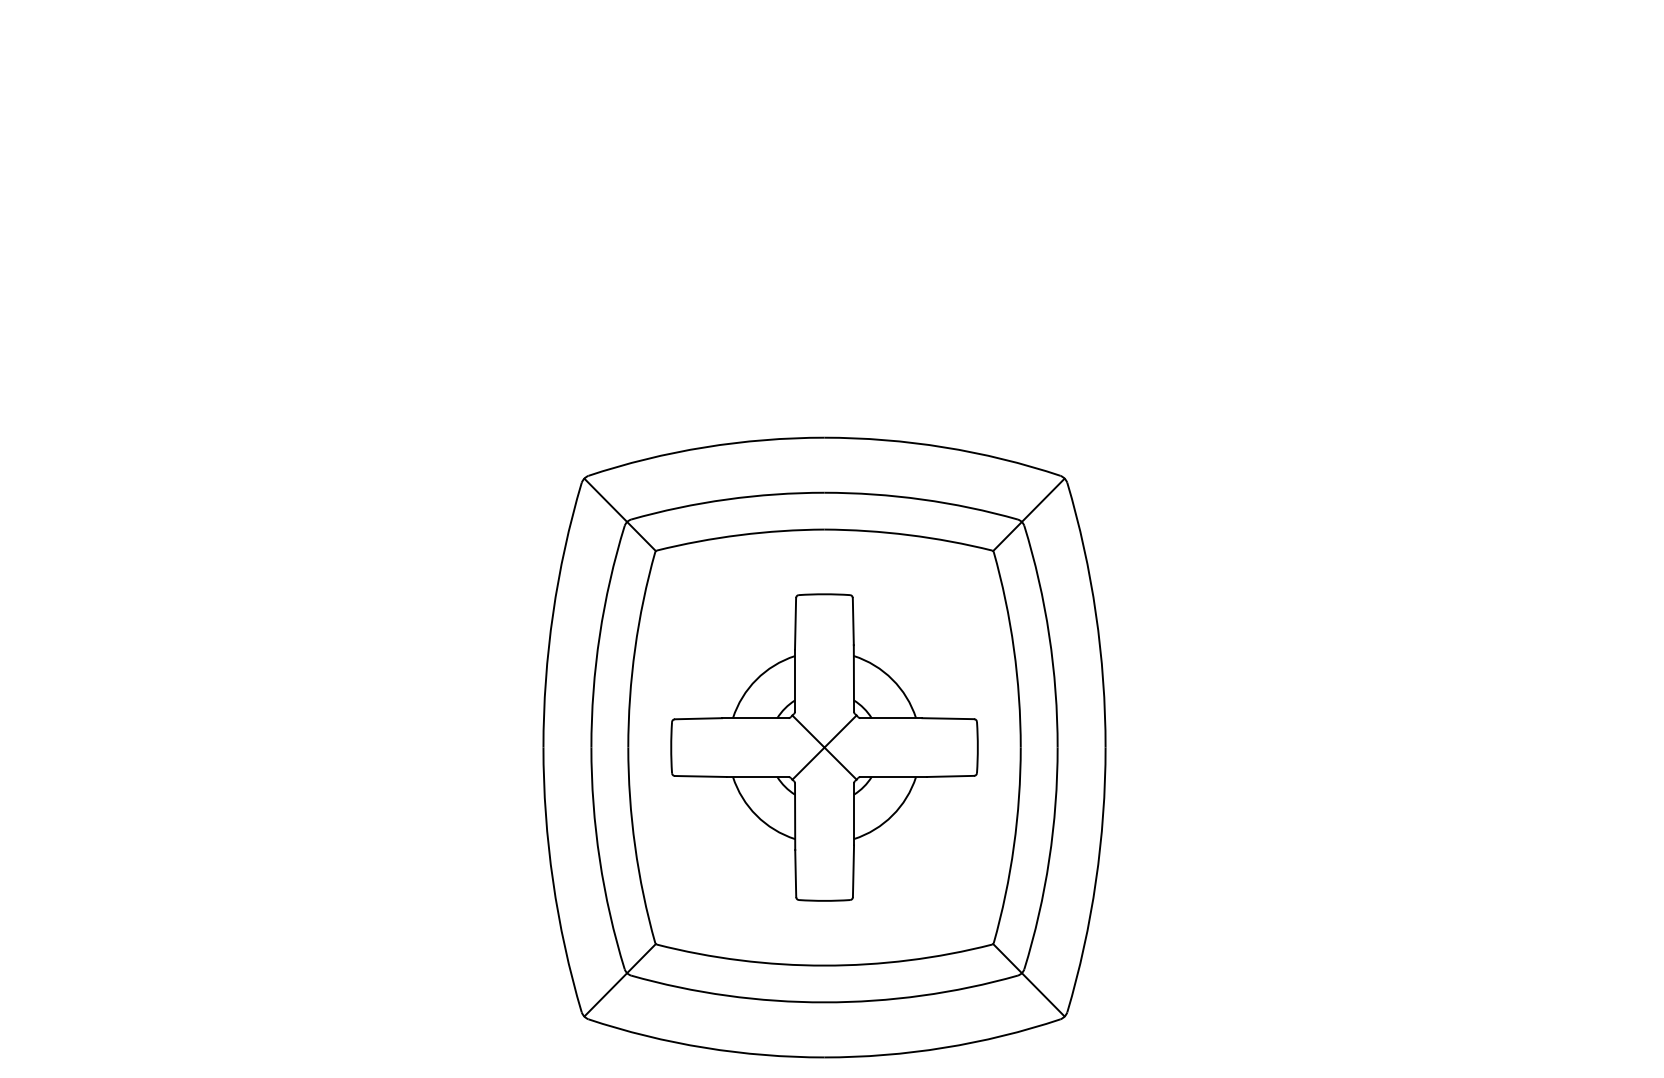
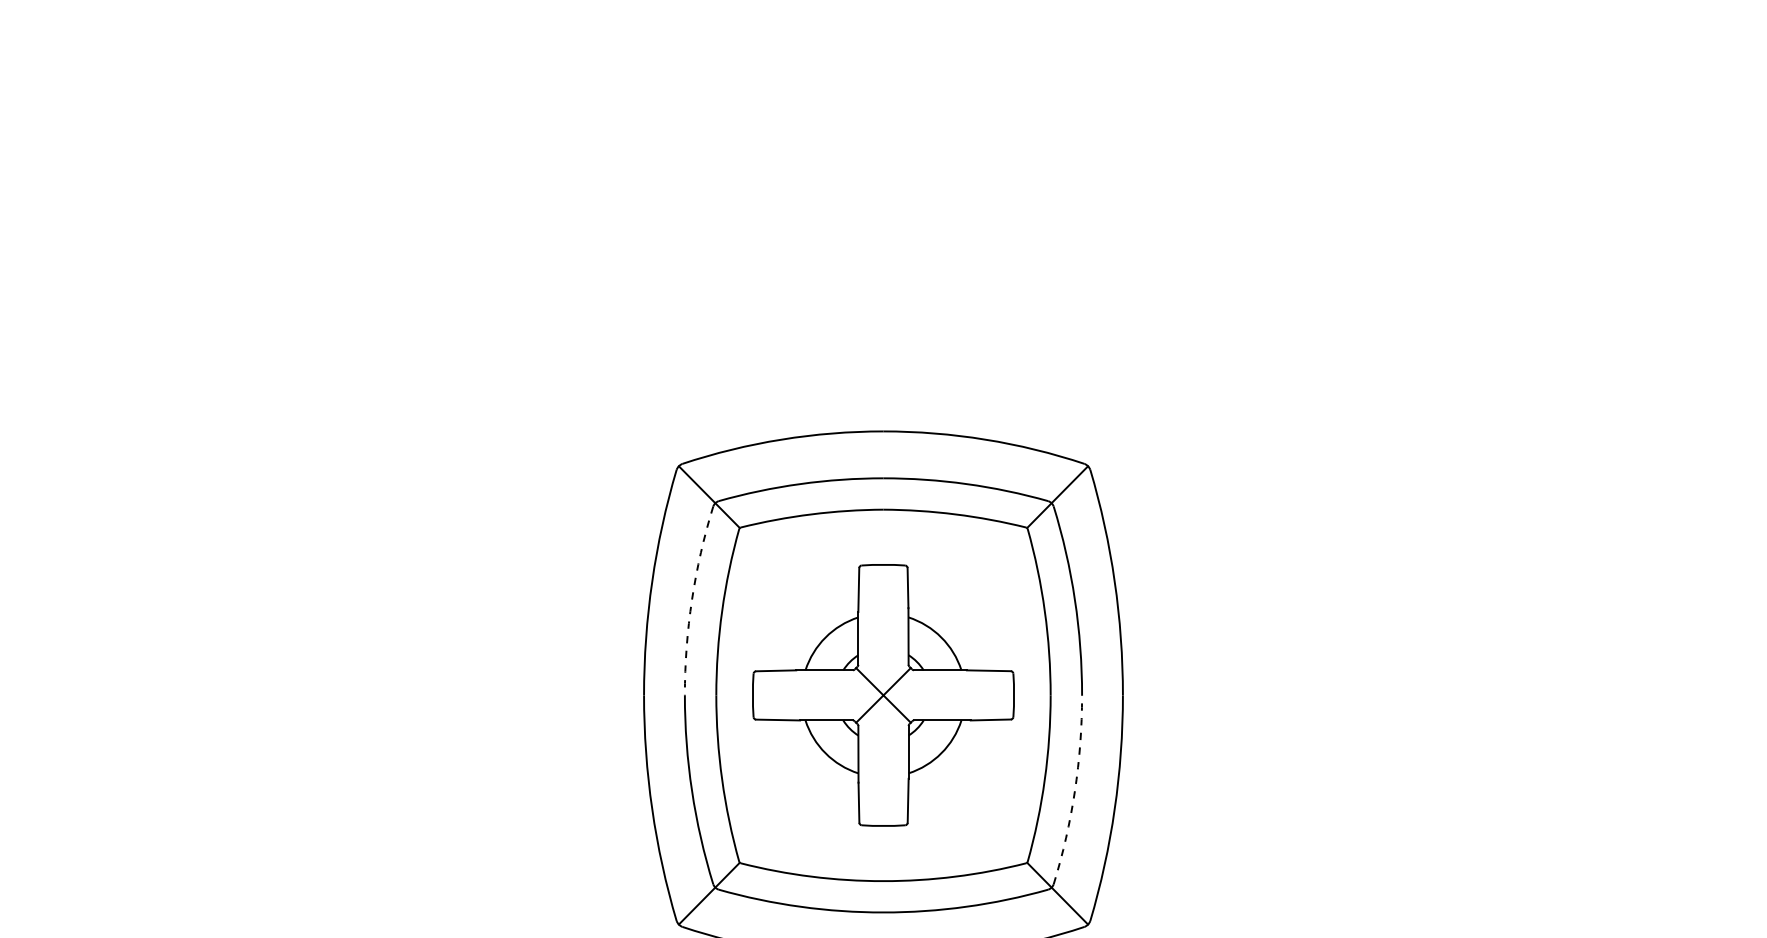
arc: (600, 635) -> (692, 599), solid -> dashed
arc: (1048, 859) -> (1074, 790), solid -> dashed

